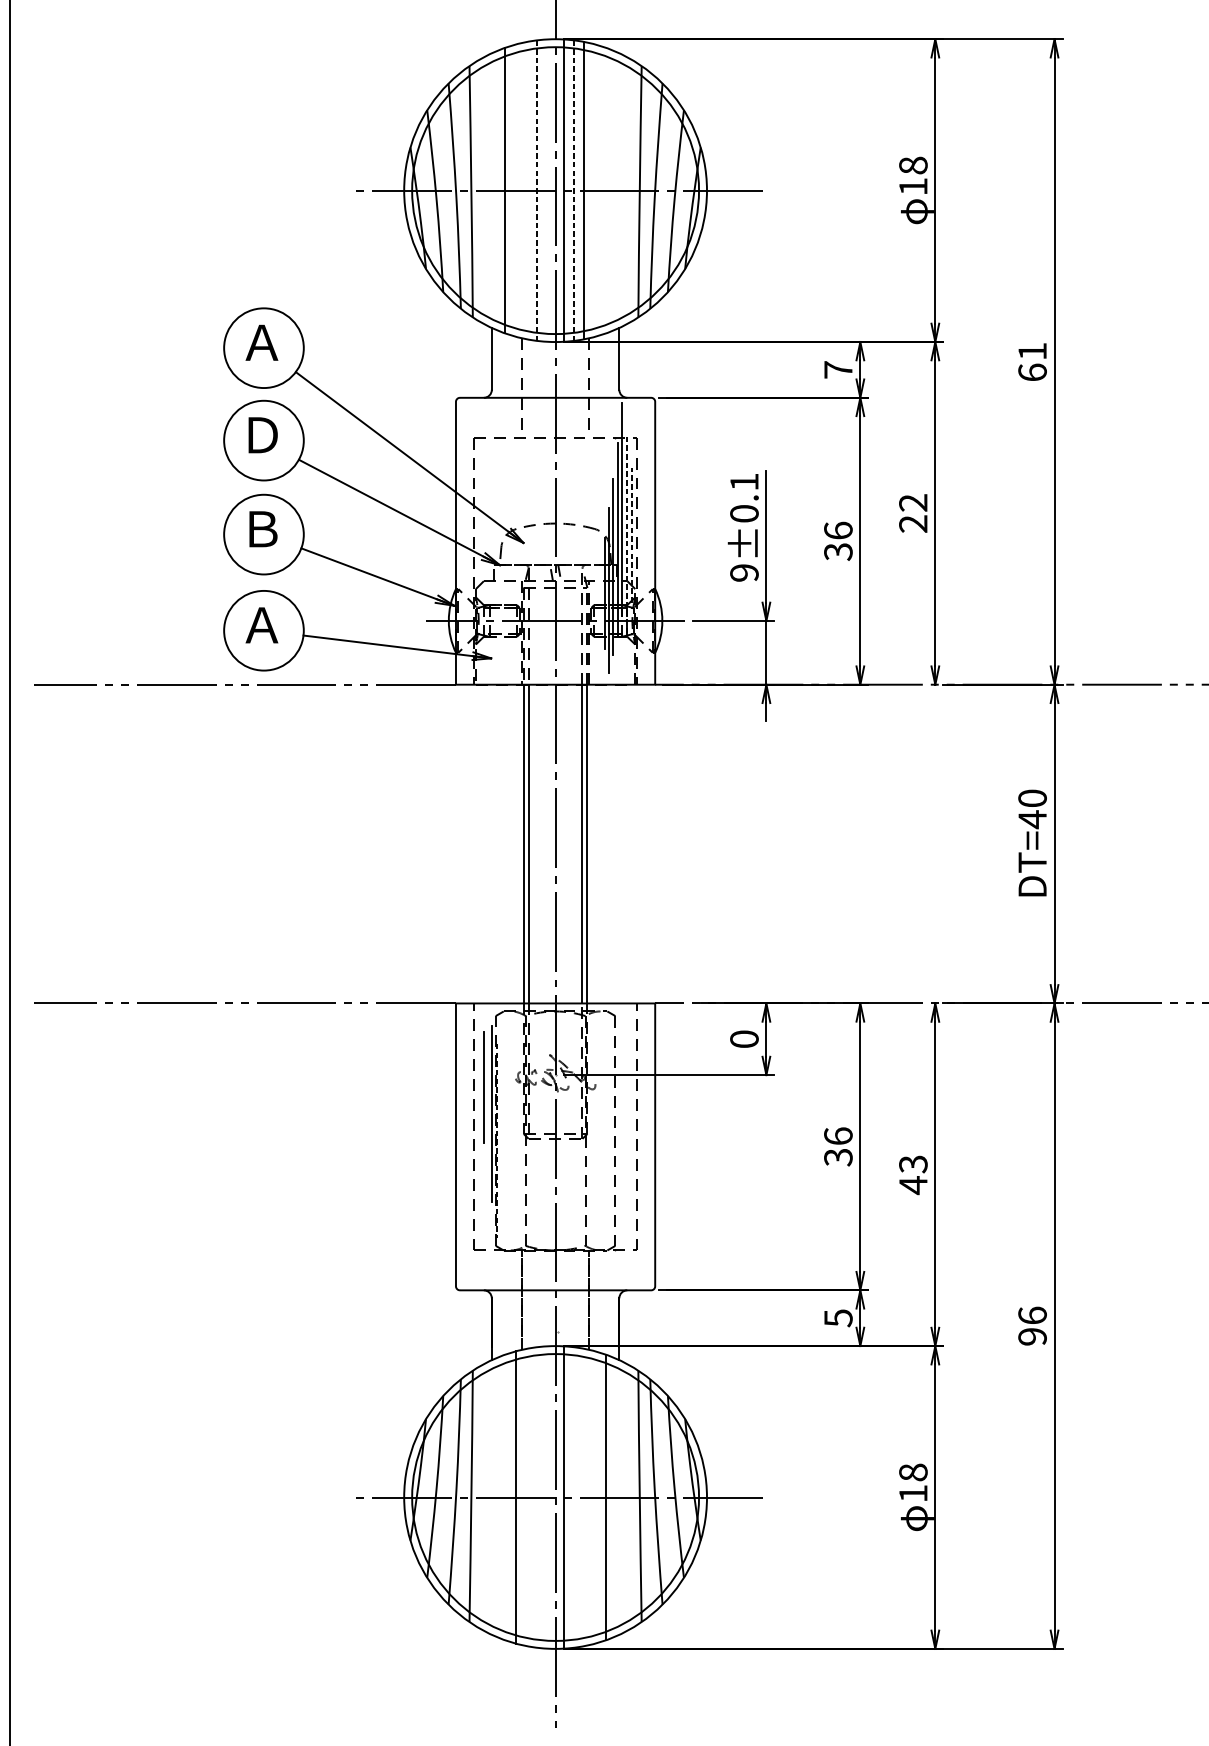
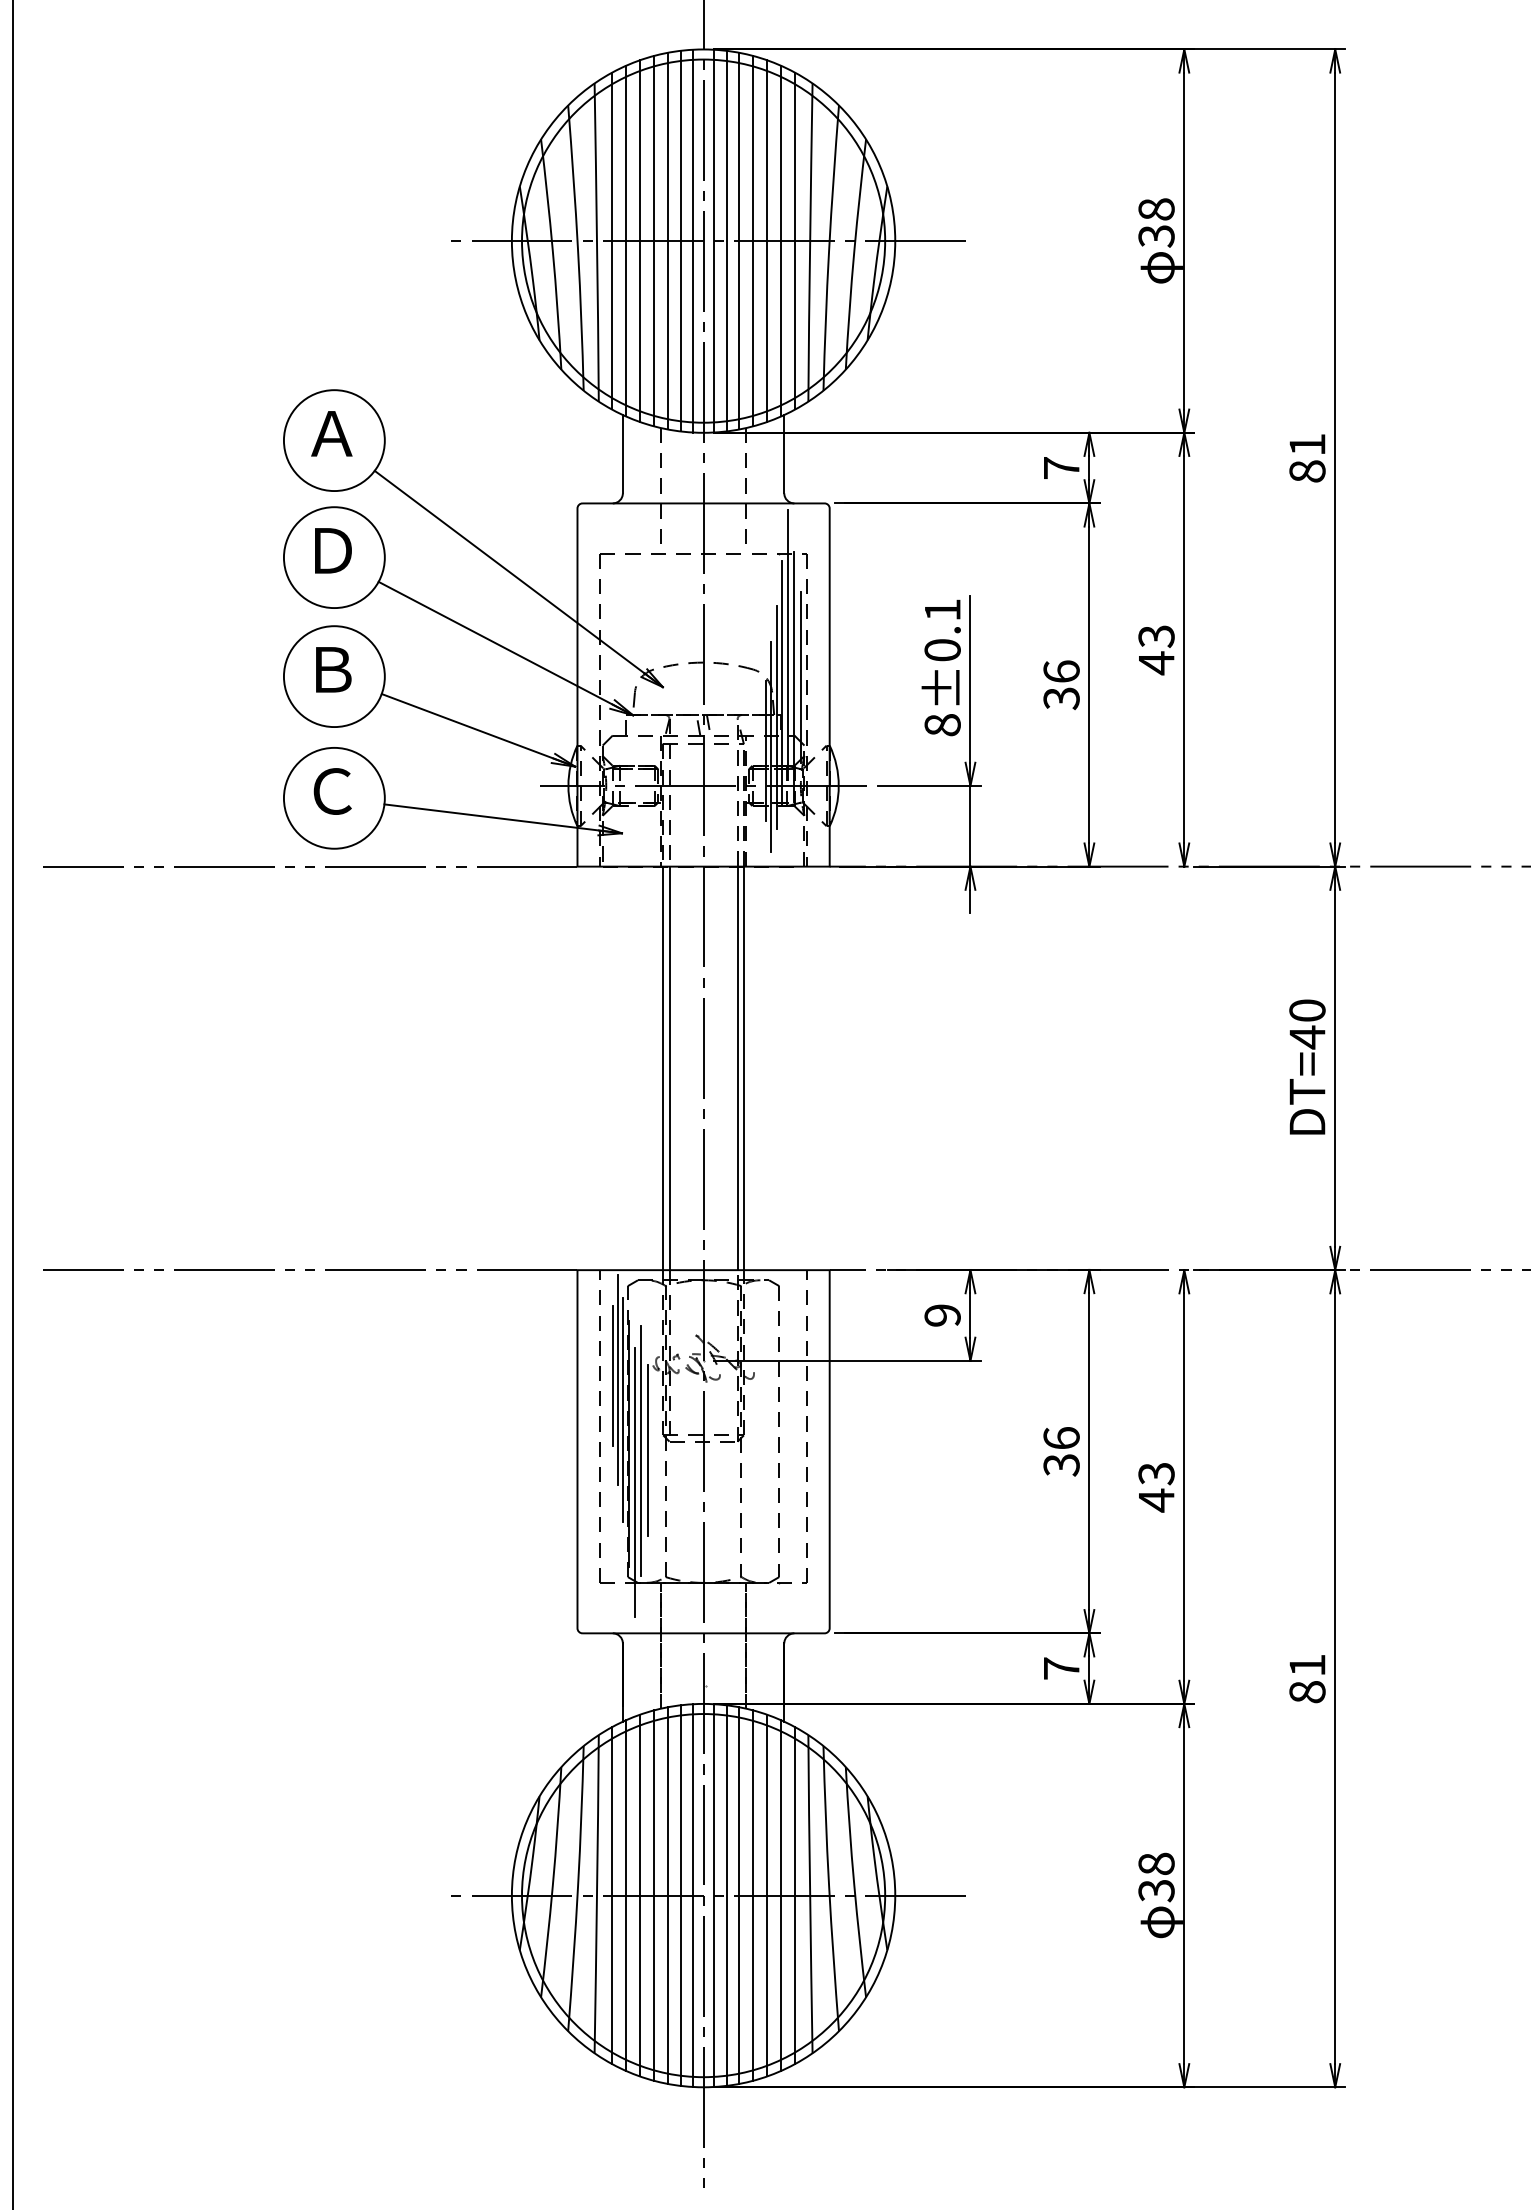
text: (913, 186) -> (1156, 236), 18 -> 38
line: (482, 190) -> (611, 240), added
line: (493, 190) -> (625, 240), added
line: (516, 190) -> (653, 241), added
line: (527, 190) -> (667, 240), added
line: (537, 190) -> (680, 241), dashed -> solid
line: (547, 190) -> (693, 240), added
line: (573, 190) -> (726, 241), dashed -> solid
line: (595, 190) -> (753, 241), added
line: (606, 190) -> (767, 240), added
line: (617, 190) -> (781, 240), added
line: (628, 190) -> (795, 240), added
text: (1032, 372) -> (1307, 471), 61 -> 81
text: (913, 513) -> (1156, 650), 22 -> 43
line: (626, 534) -> (793, 676), dashed -> solid
line: (632, 534) -> (800, 676), dashed -> solid
text: (744, 573) -> (942, 725), 9±0.1 -> 8±0.1
text: (261, 625) -> (331, 791), Ａ -> Ｃ
text: (744, 1039) -> (942, 1315), 0 -> 9
line: (487, 1090) -> (617, 1380), added
line: (497, 1140) -> (629, 1443), dashed -> solid
line: (505, 1145) -> (640, 1450), added
line: (511, 1145) -> (647, 1449), added
line: (501, 1171) -> (634, 1482), added
text: (838, 1318) -> (1061, 1668), 5 -> 7
text: (1032, 1326) -> (1307, 1678), 96 -> 81
text: (913, 1494) -> (1156, 1891), 18 -> 38
line: (482, 1497) -> (611, 1895), added
line: (493, 1497) -> (625, 1895), added
line: (504, 1497) -> (639, 1895), added
line: (527, 1497) -> (667, 1895), added
line: (537, 1497) -> (680, 1895), added
line: (547, 1497) -> (693, 1895), added
line: (573, 1497) -> (726, 1895), added
line: (583, 1497) -> (739, 1895), added
line: (595, 1497) -> (753, 1895), added
line: (617, 1497) -> (781, 1895), added
line: (628, 1497) -> (795, 1895), added

